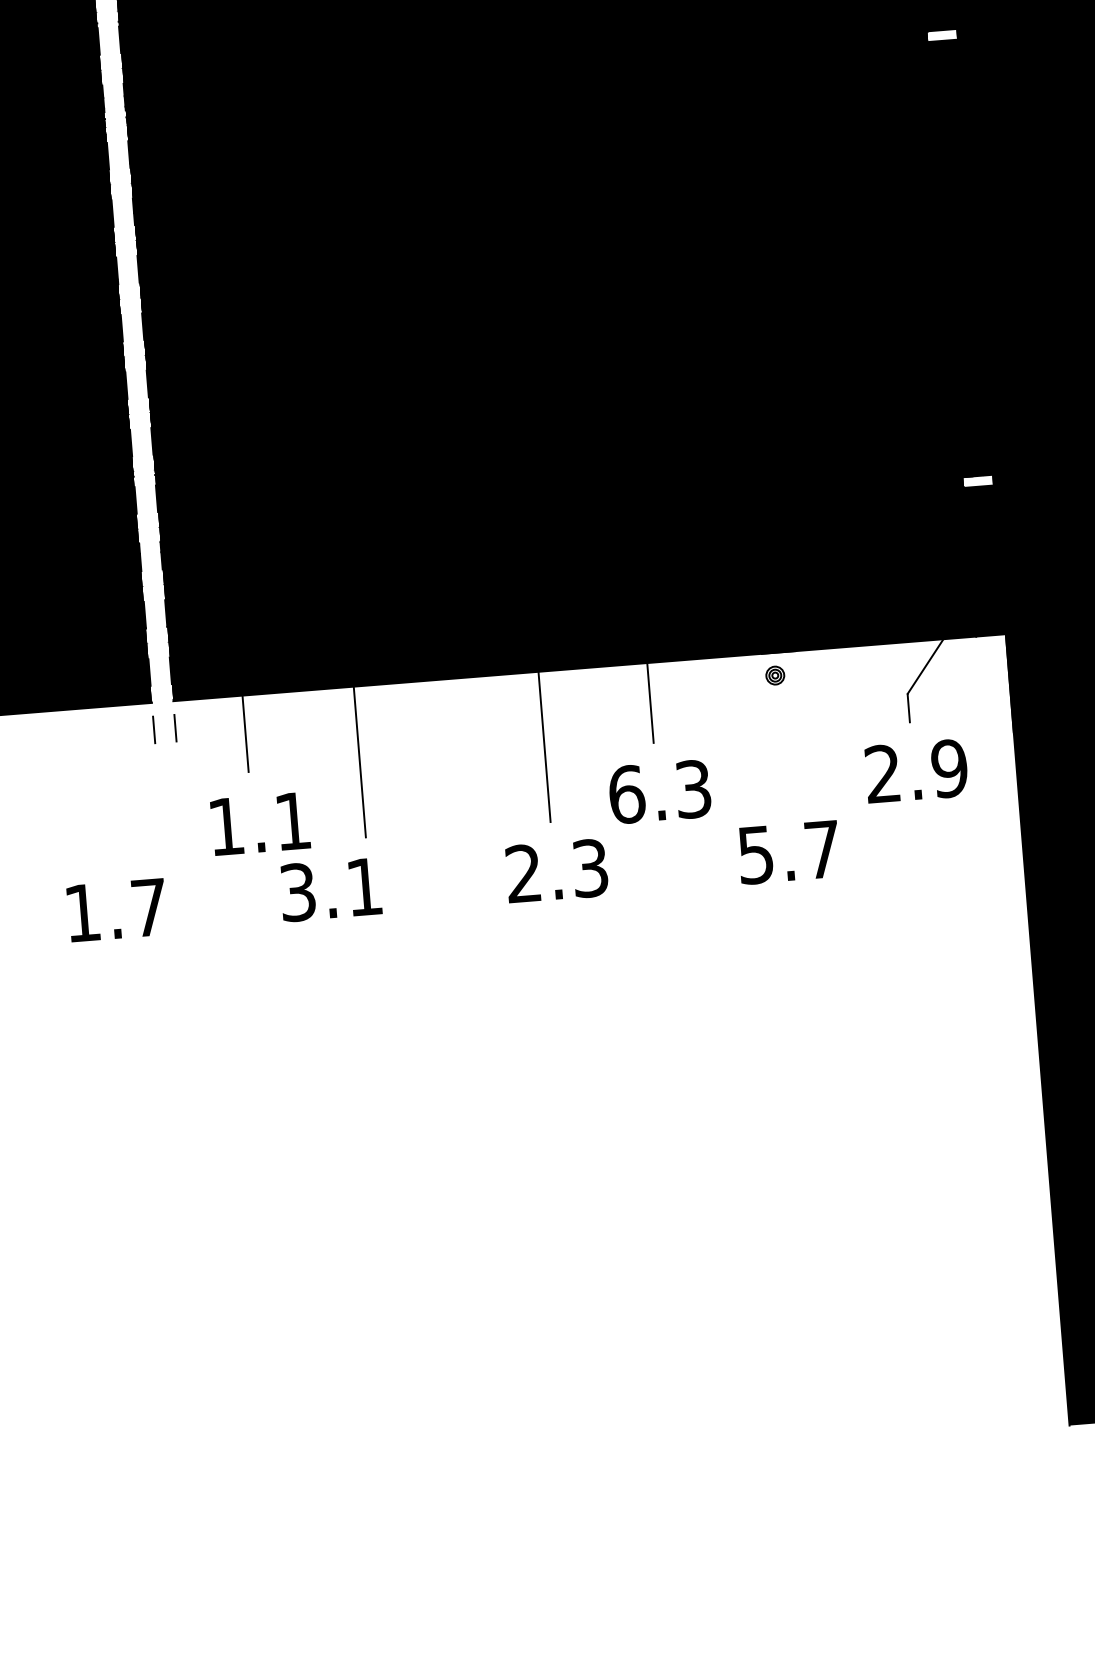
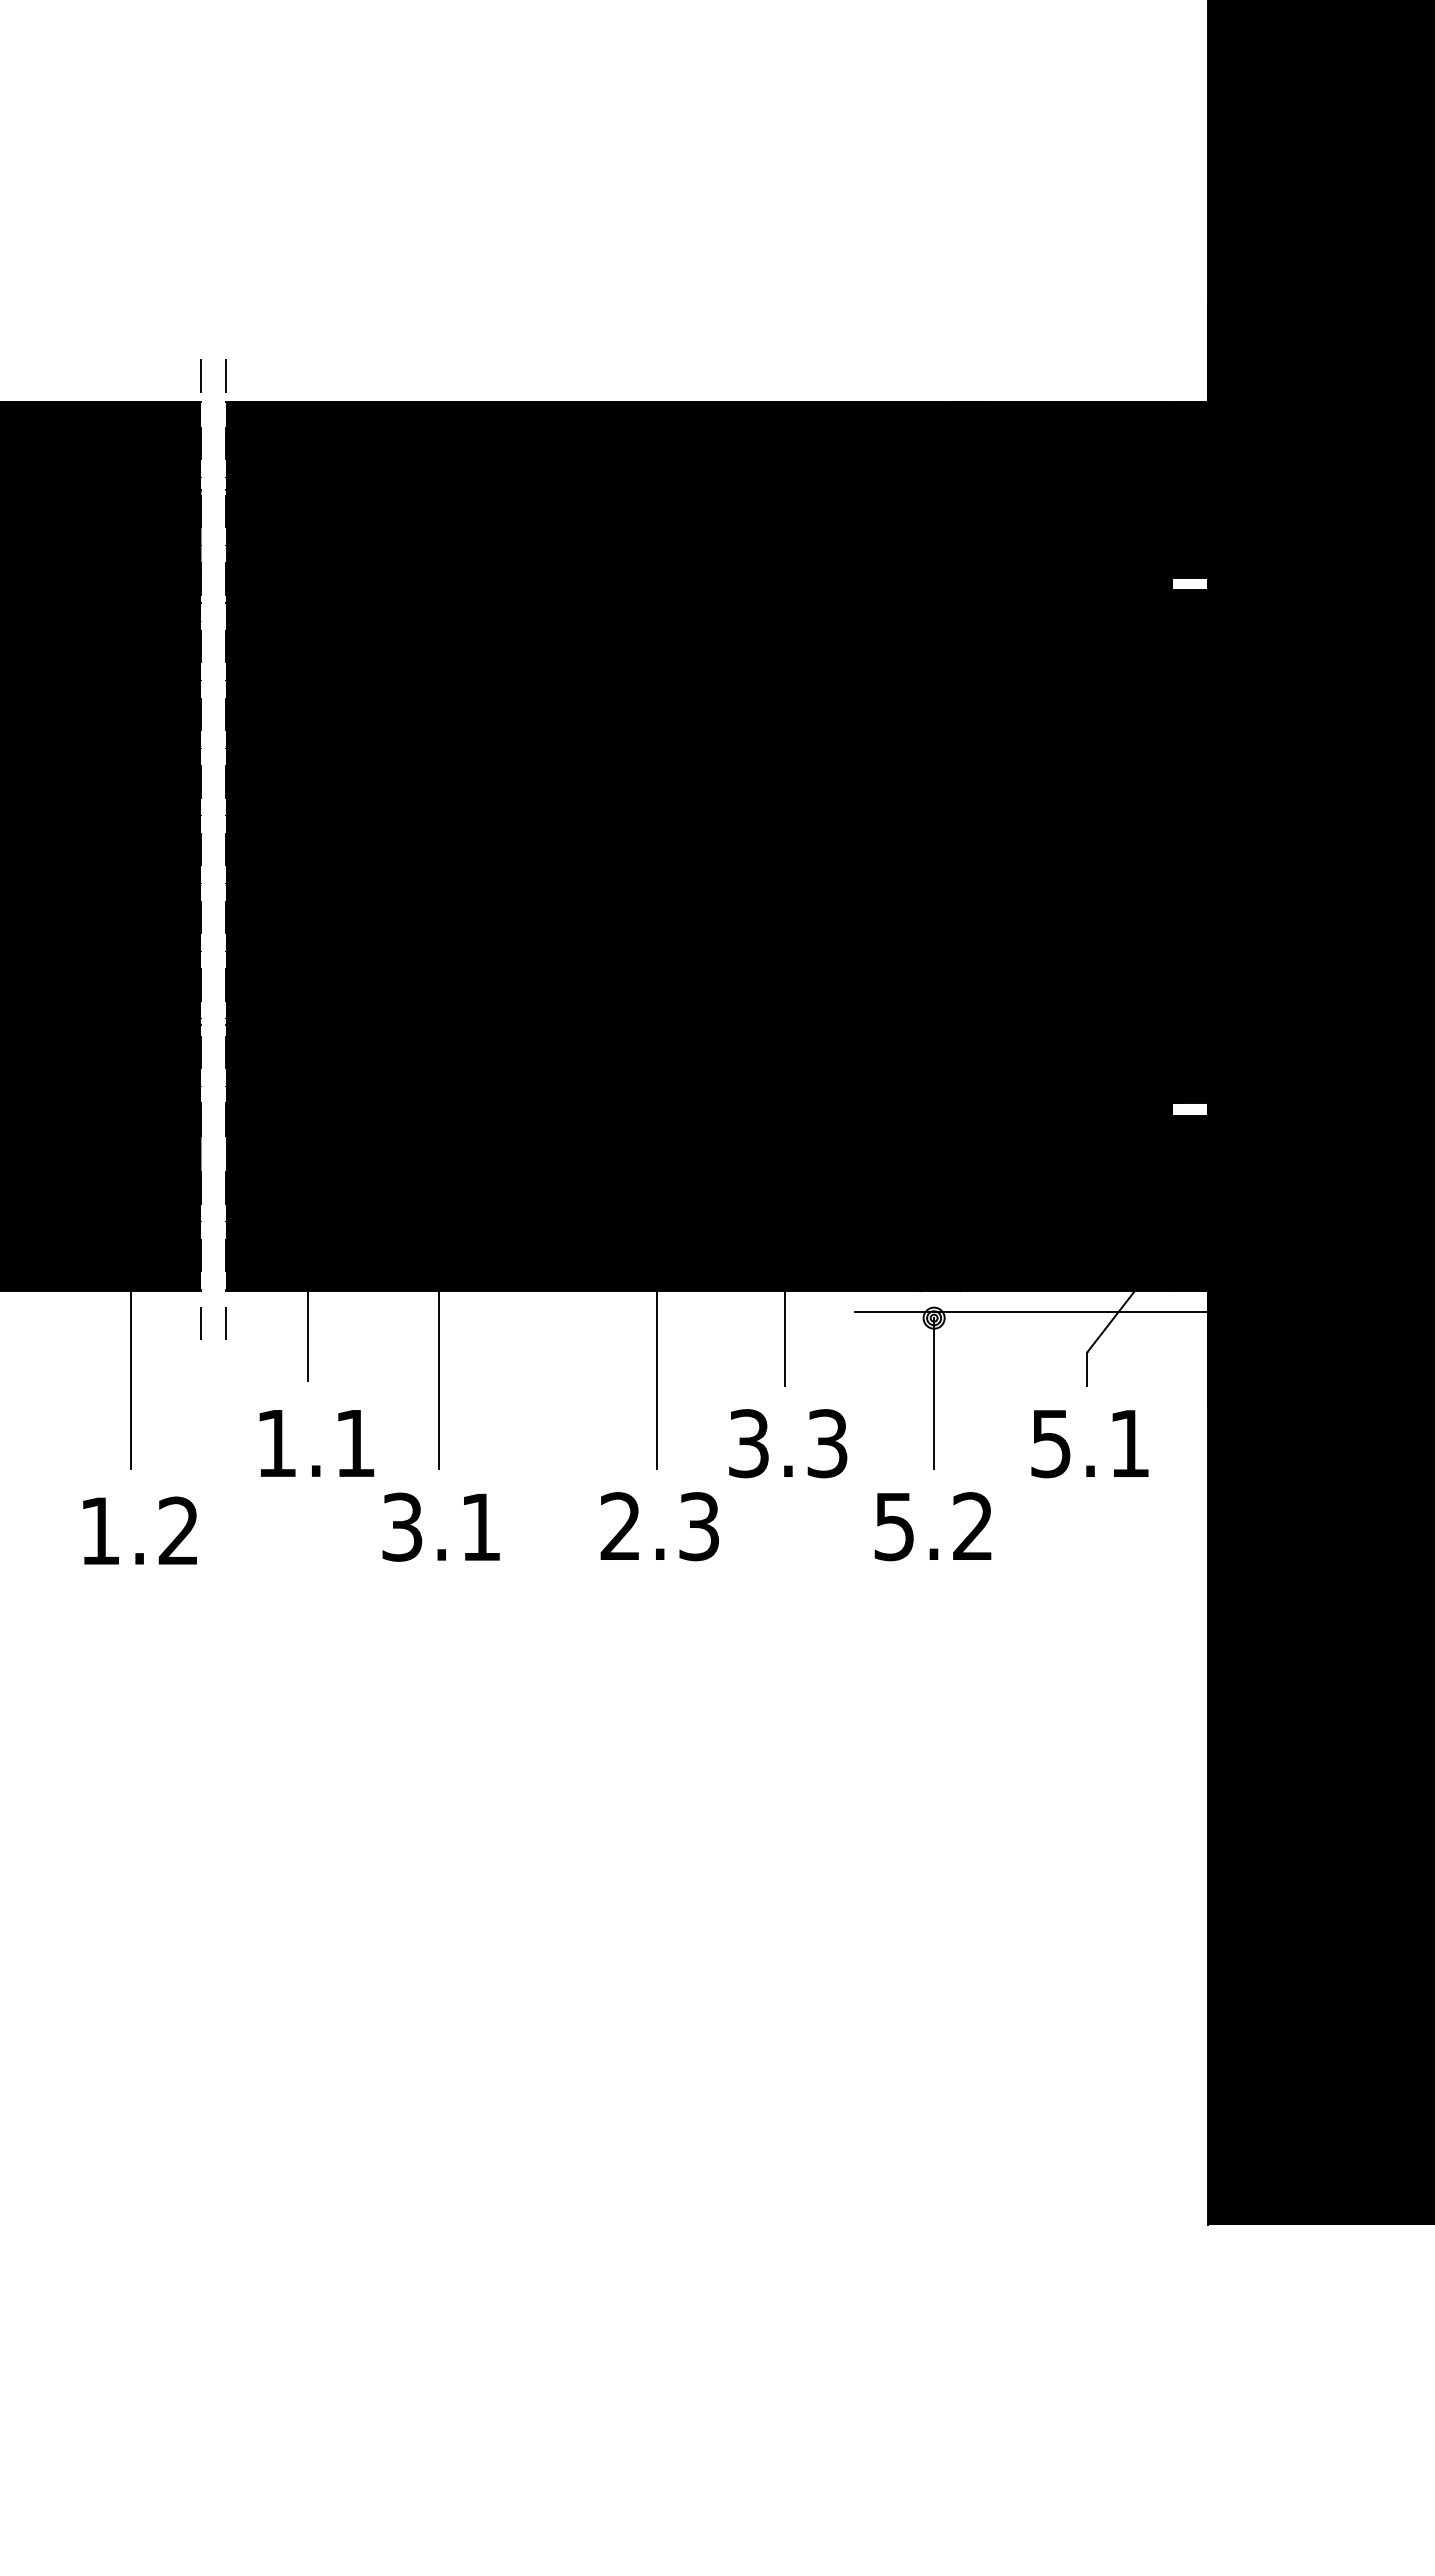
line: (856, 664) -> (1030, 1312), added
line: (780, 739) -> (934, 1393), added
text: (916, 771) -> (1090, 1443), 2.9 -> 5.1
line: (98, 773) -> (131, 1369), added
text: (627, 794) -> (749, 1443), 6.3 -> 3.3
text: (821, 848) -> (972, 1525), 5.7 -> 5.2
text: (330, 889) -> (440, 1526), moved
text: (149, 907) -> (178, 1530), 1.7 -> 1.2

